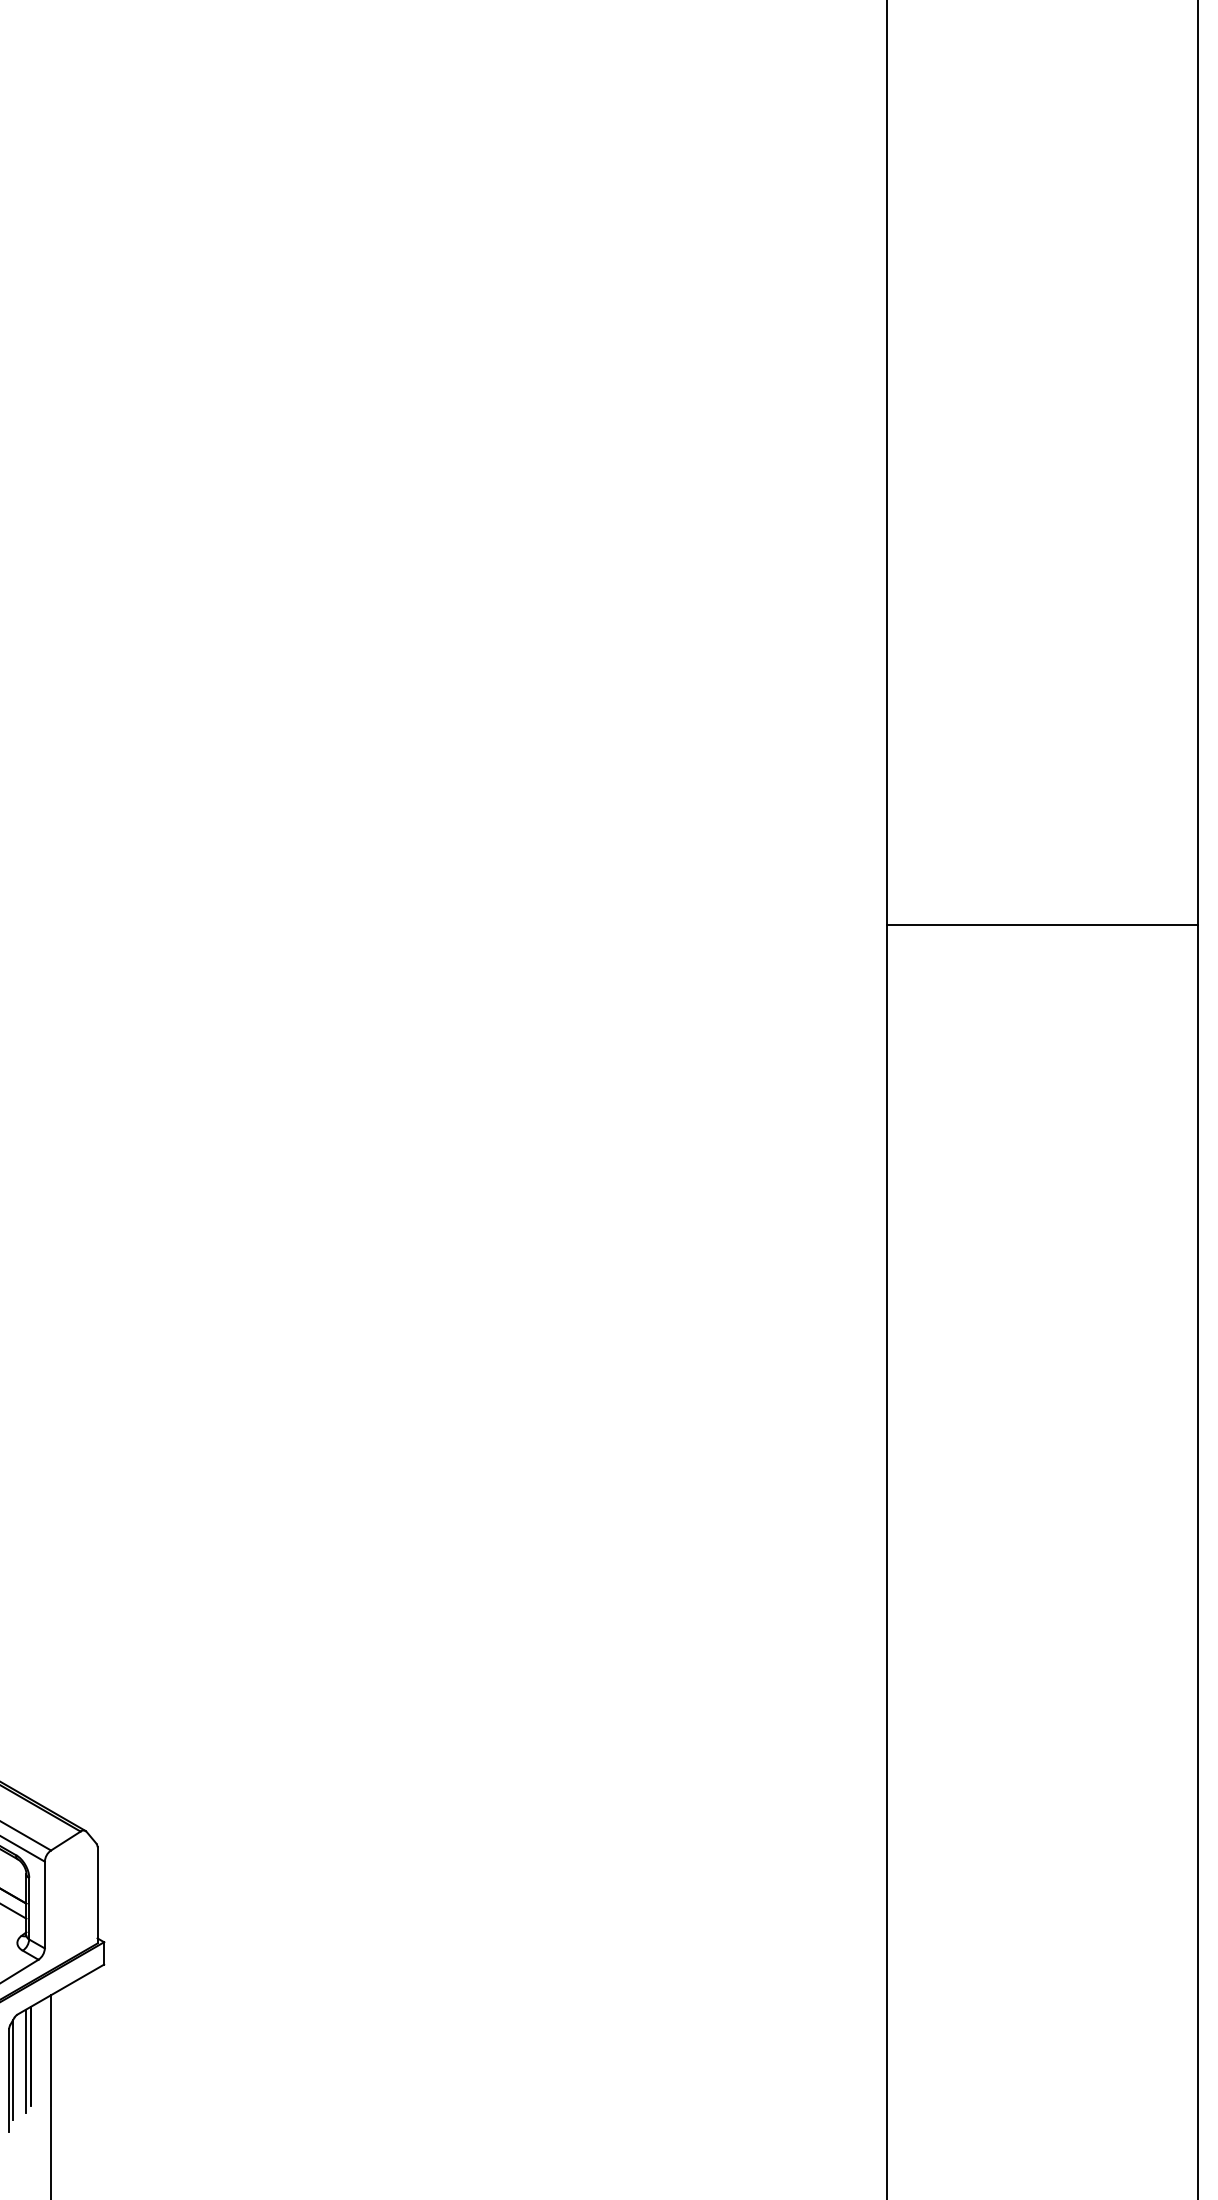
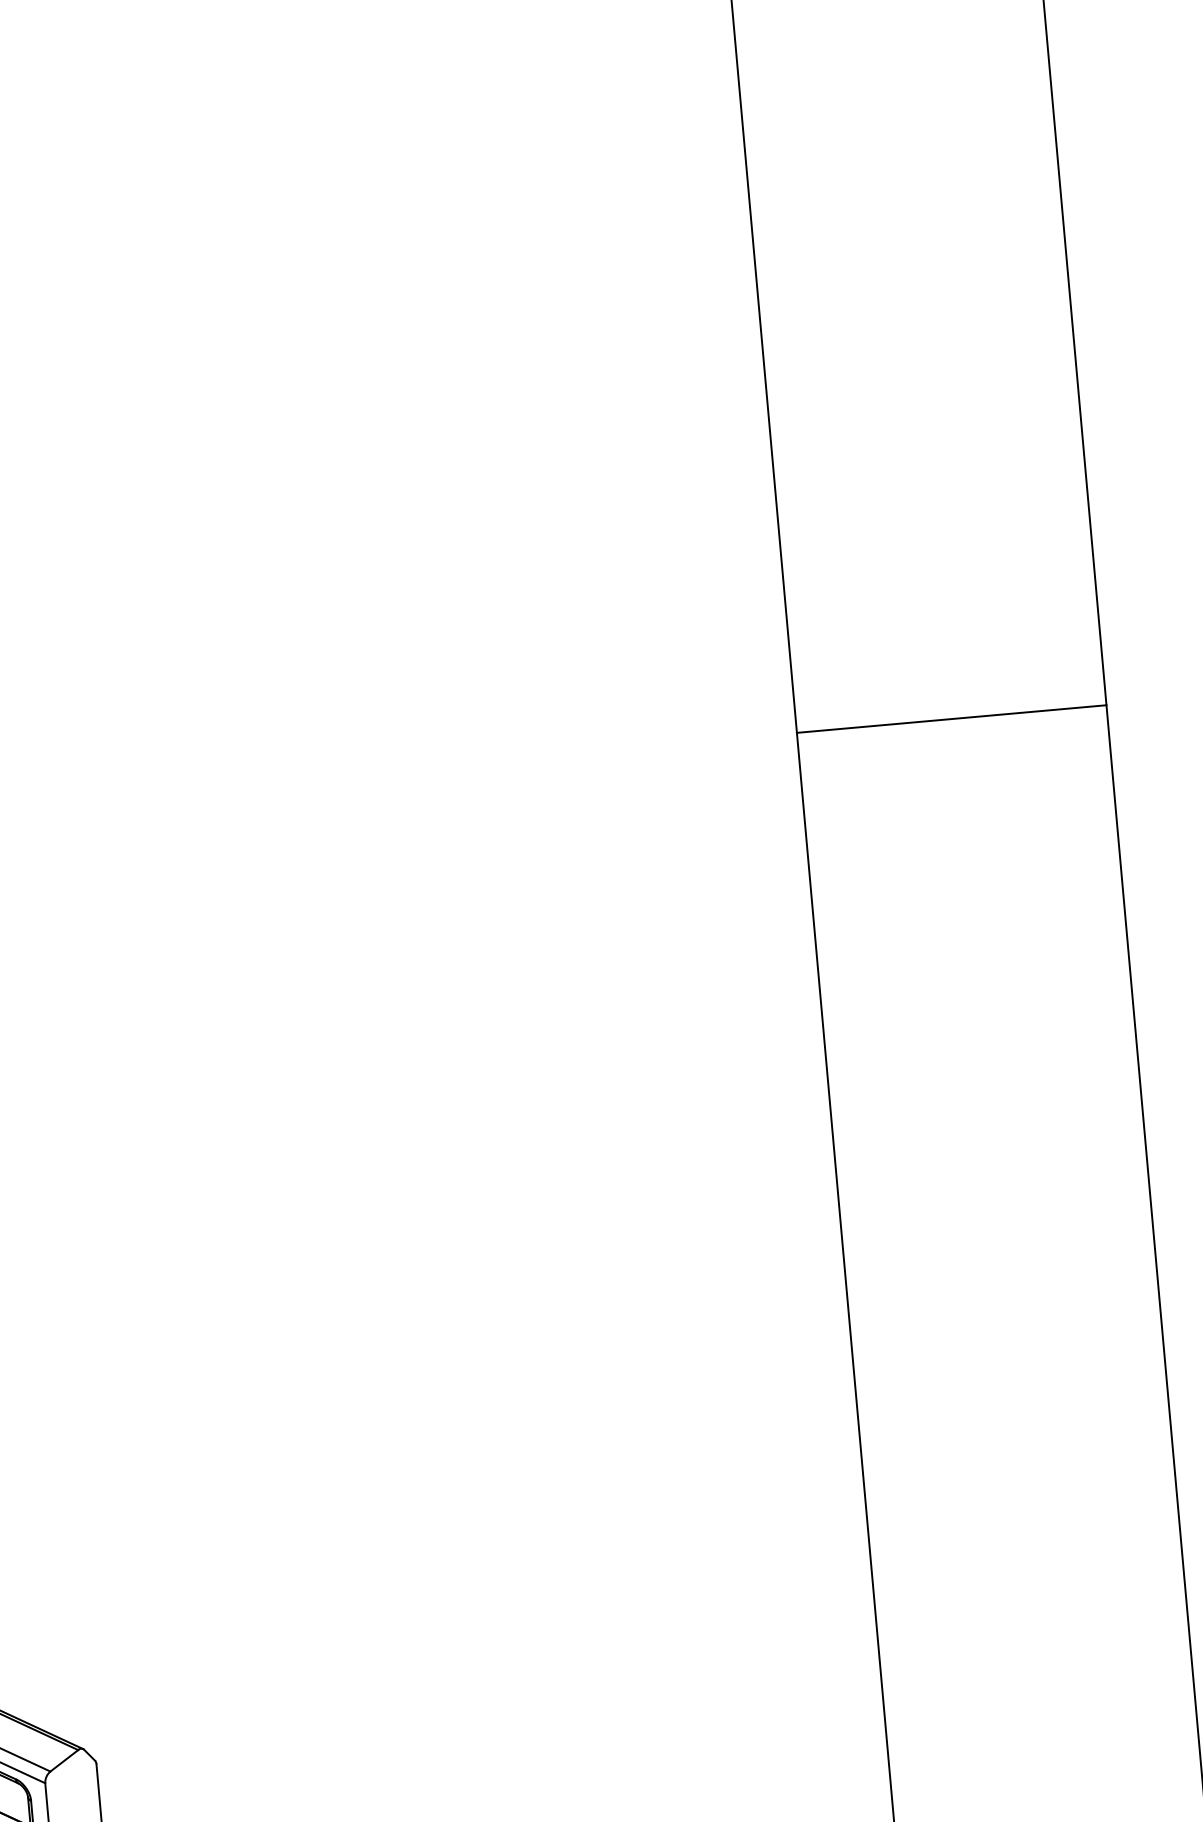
line: (1041, 925) -> (950, 719), moved

